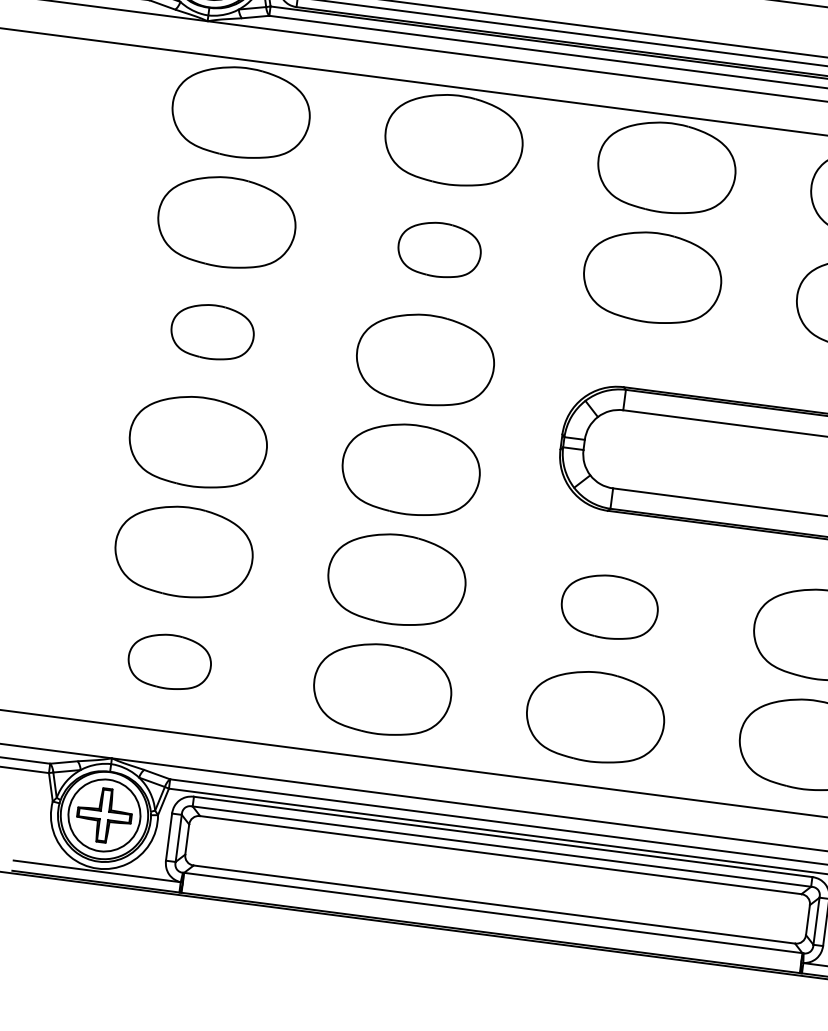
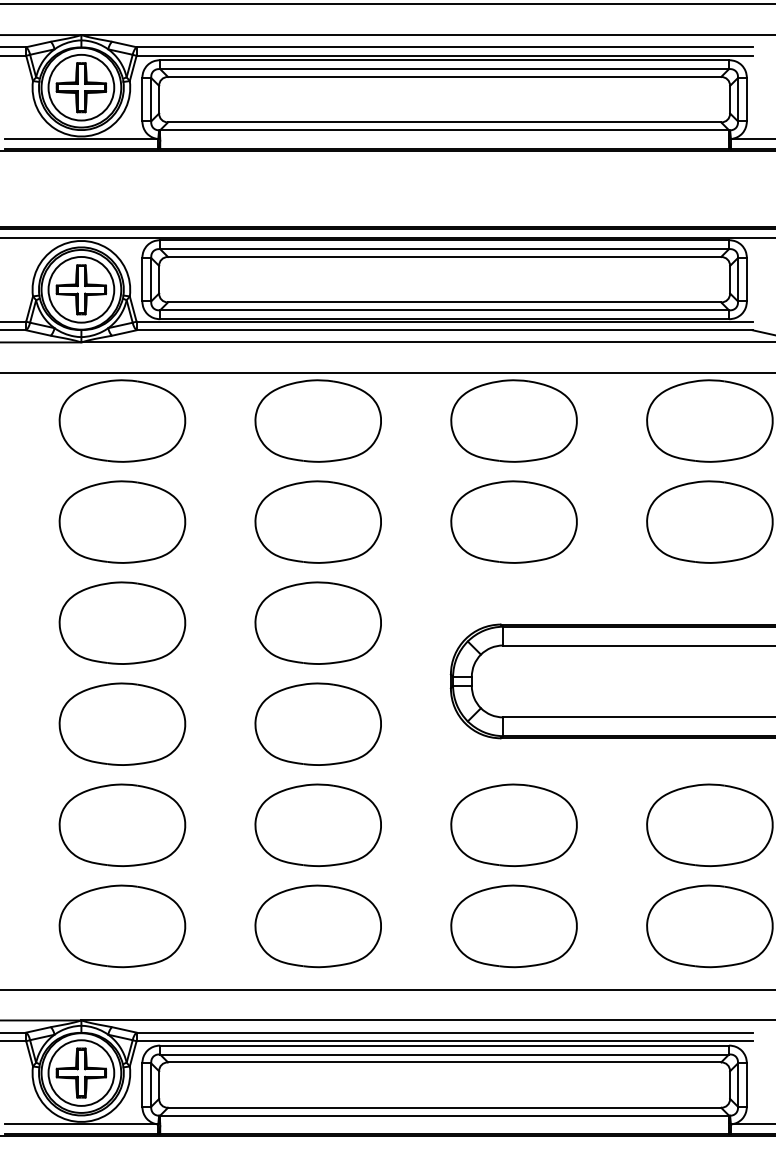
part: (438, 249) -> (317, 521), size x1.67
part: (212, 331) -> (122, 622), size x1.67
part: (609, 606) -> (513, 824), size x1.43
part: (169, 661) -> (122, 926), size x1.67

